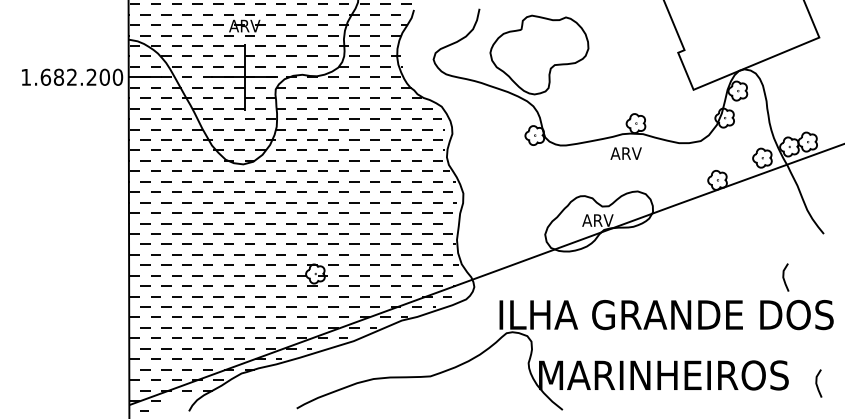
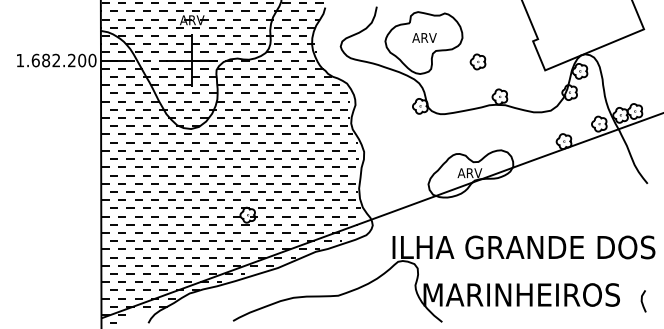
part: (608, 78) -> (478, 61), added
text: (625, 153) -> (424, 37), moved
line: (784, 277) -> (616, 217), removed

